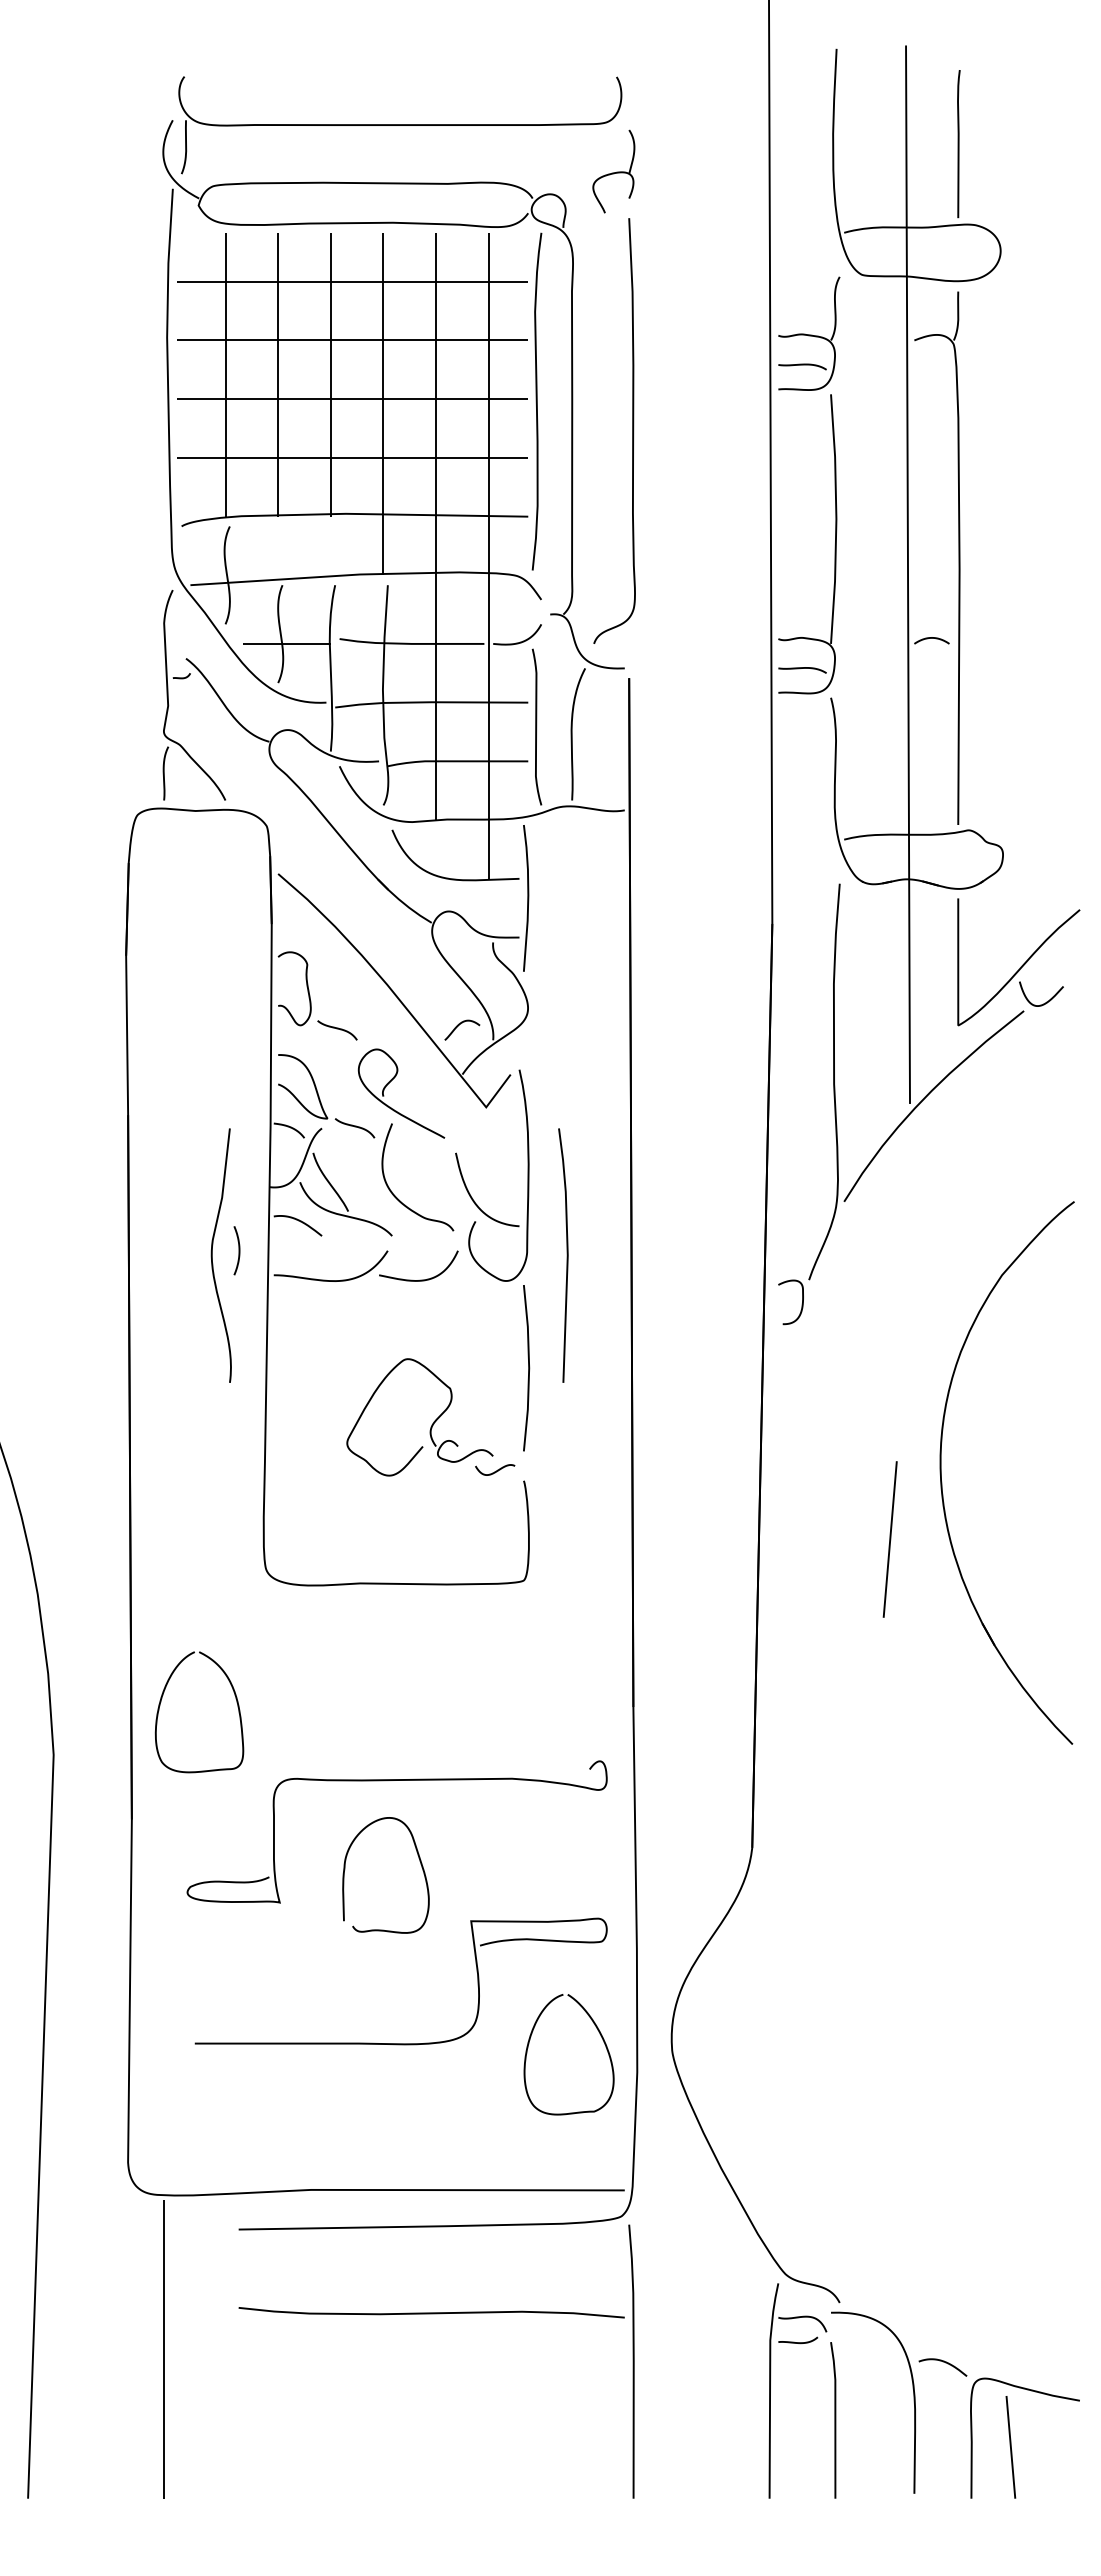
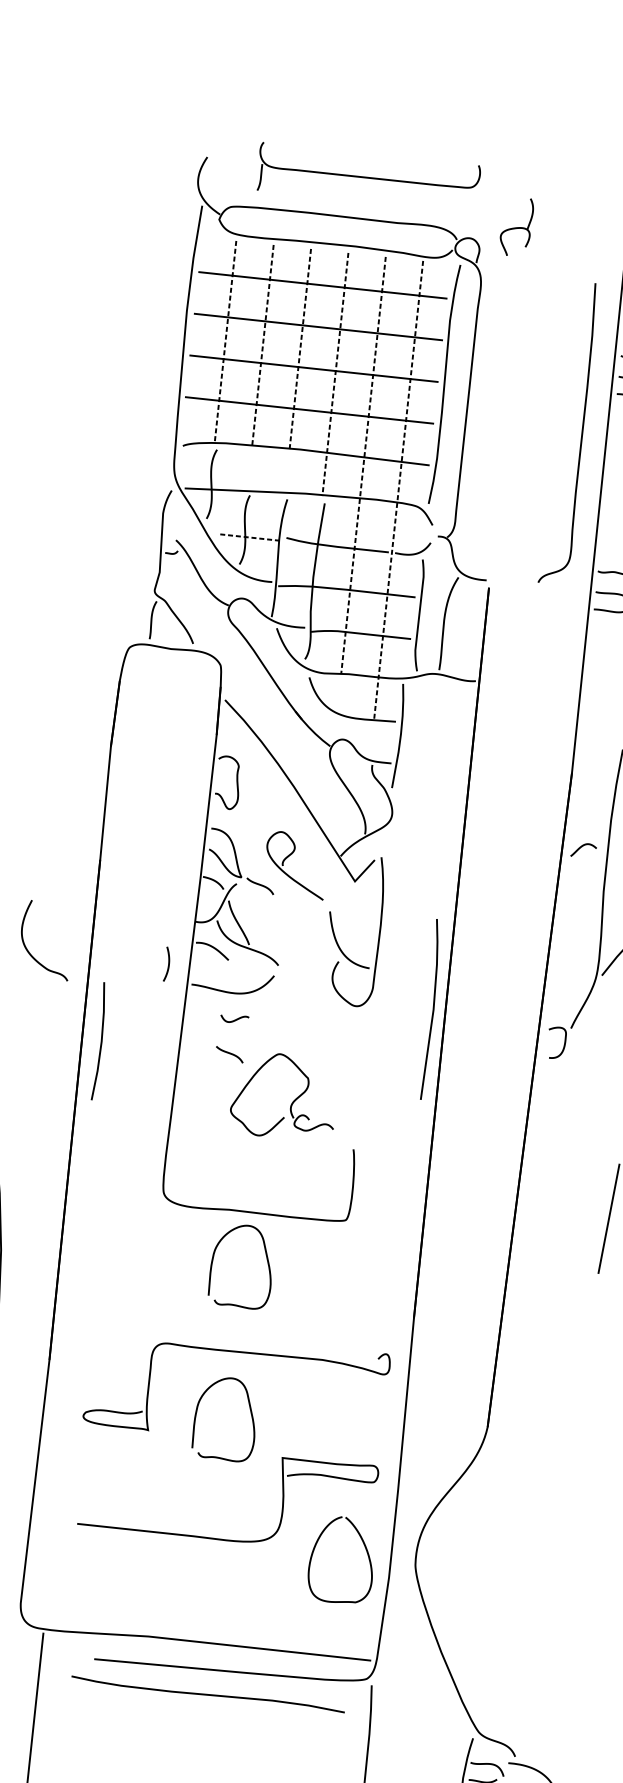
part: (400, 125) -> (368, 178), size x0.7
line: (225, 374) -> (225, 341), solid -> dashed
line: (278, 374) -> (263, 345), solid -> dashed
line: (330, 374) -> (300, 349), solid -> dashed
line: (383, 404) -> (335, 374), solid -> dashed
curve: (632, 430) -> (581, 434), moved
line: (436, 526) -> (363, 465), solid -> dashed
line: (488, 555) -> (398, 489), solid -> dashed
line: (286, 643) -> (248, 537), solid -> dashed
curve: (459, 1025) -> (582, 846), moved
curve: (337, 1029) -> (229, 1054), moved
curve: (397, 1197) -> (30, 953), moved
curve: (212, 1255) -> (149, 965), removed
line: (566, 1255) -> (432, 1009), moved
curve: (419, 1279) -> (294, 998), removed
line: (528, 1368) -> (101, 1041), moved
curve: (496, 1470) -> (235, 1019), moved
curve: (420, 1649) -> (267, 1261), added
curve: (236, 1702) -> (132, 1284), removed
curve: (431, 2312) -> (208, 1694), moved

